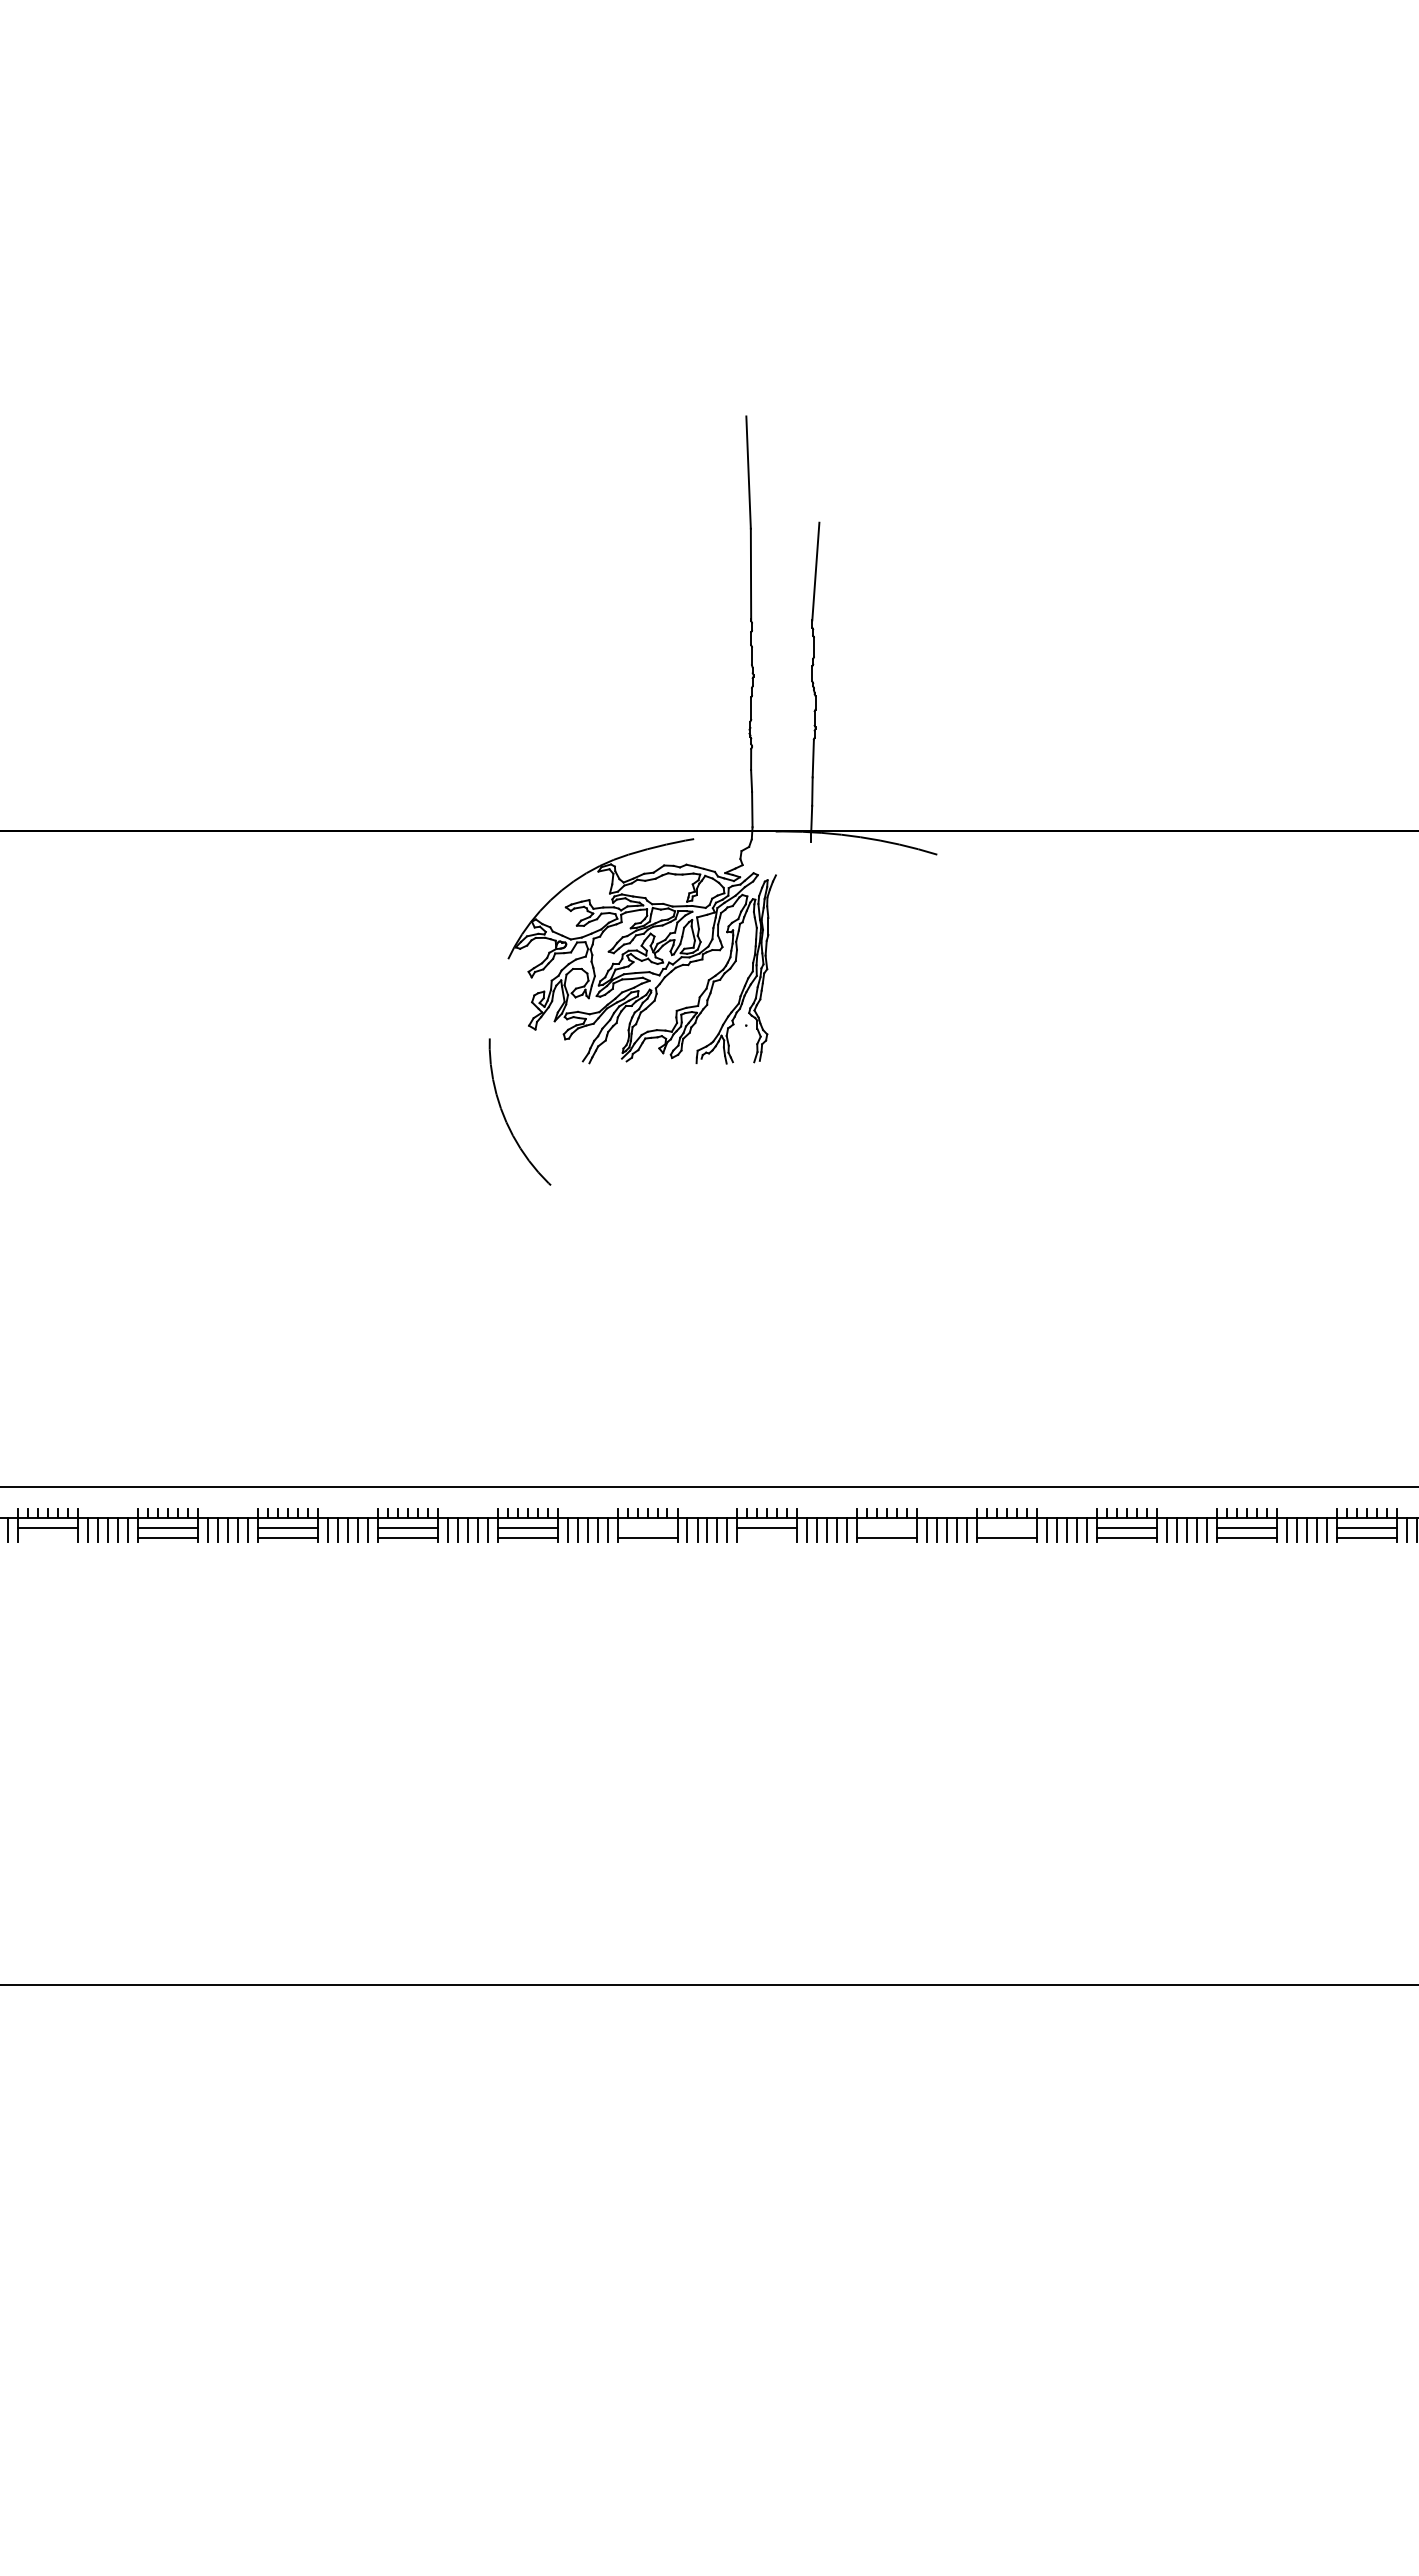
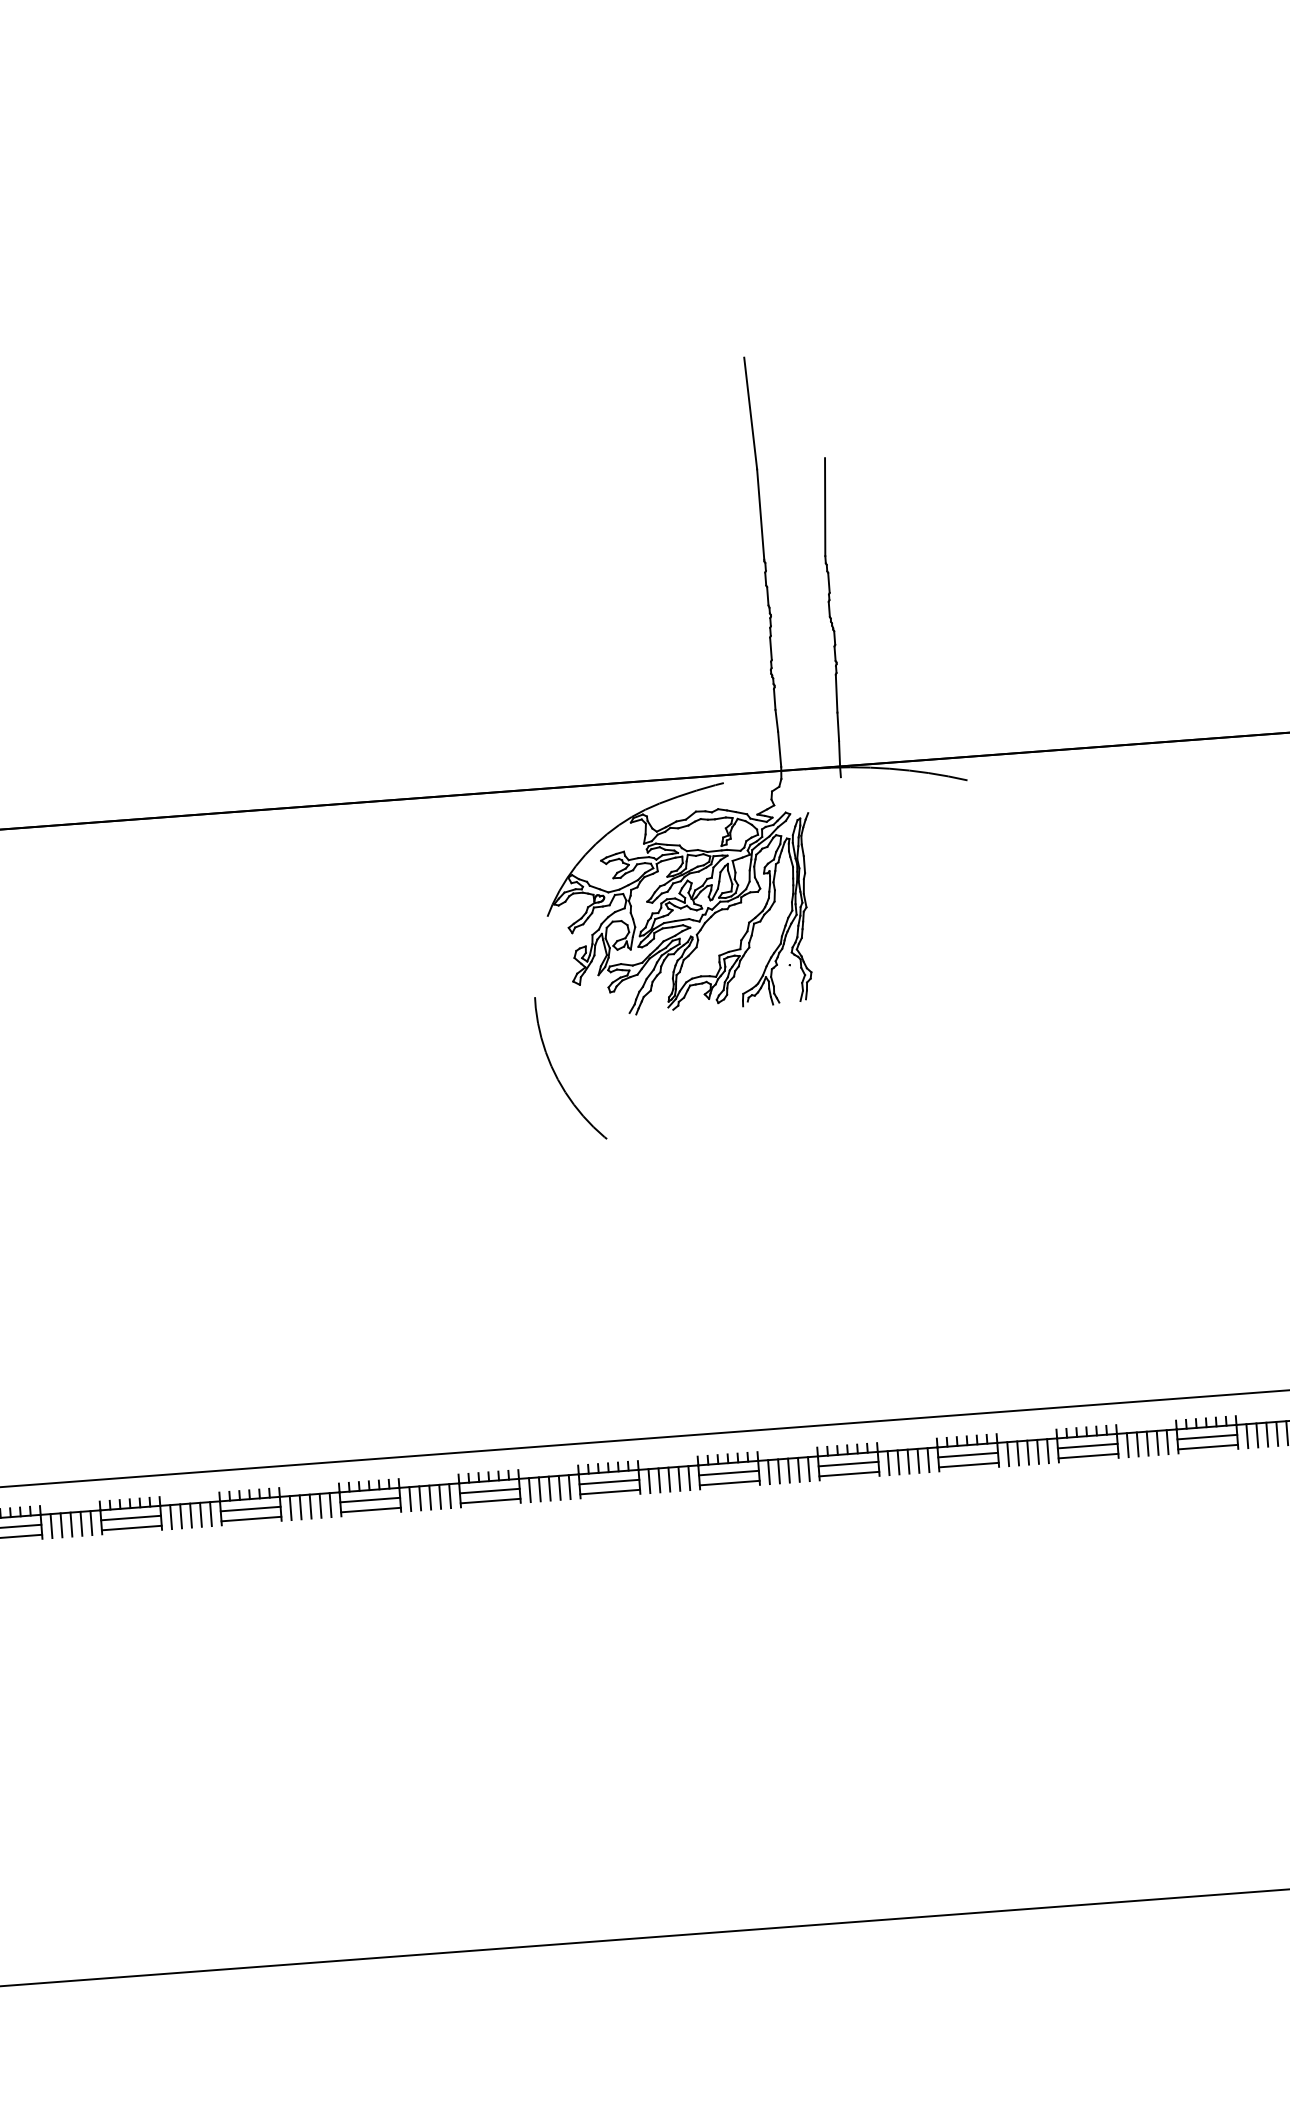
line: (647, 1527) -> (728, 1473), added
line: (887, 1527) -> (968, 1455), added
line: (1007, 1527) -> (1087, 1446), added
line: (47, 1537) -> (131, 1527), added
line: (767, 1537) -> (849, 1474), added

